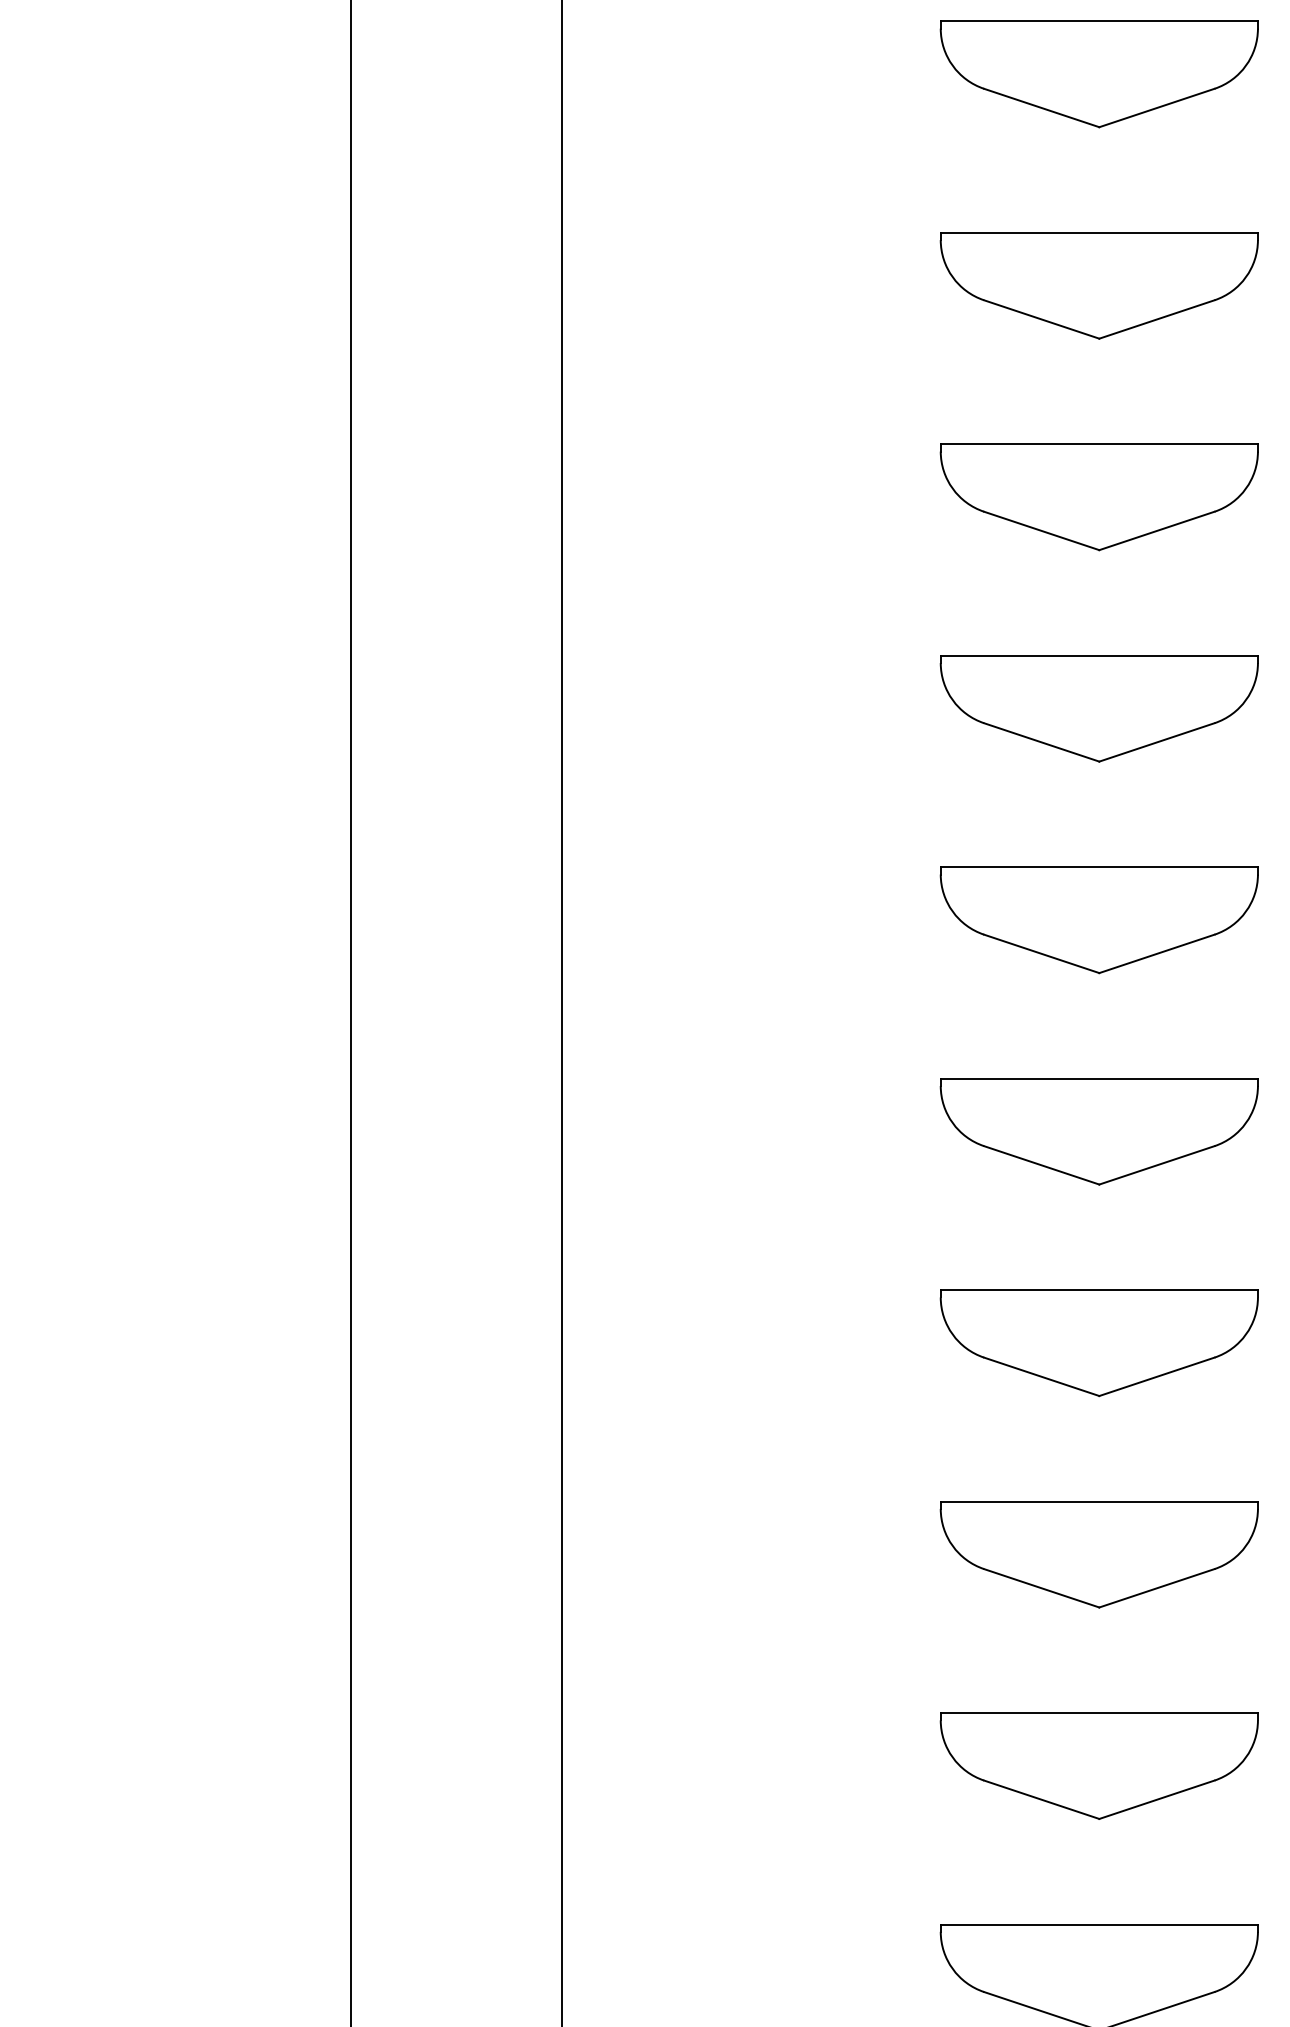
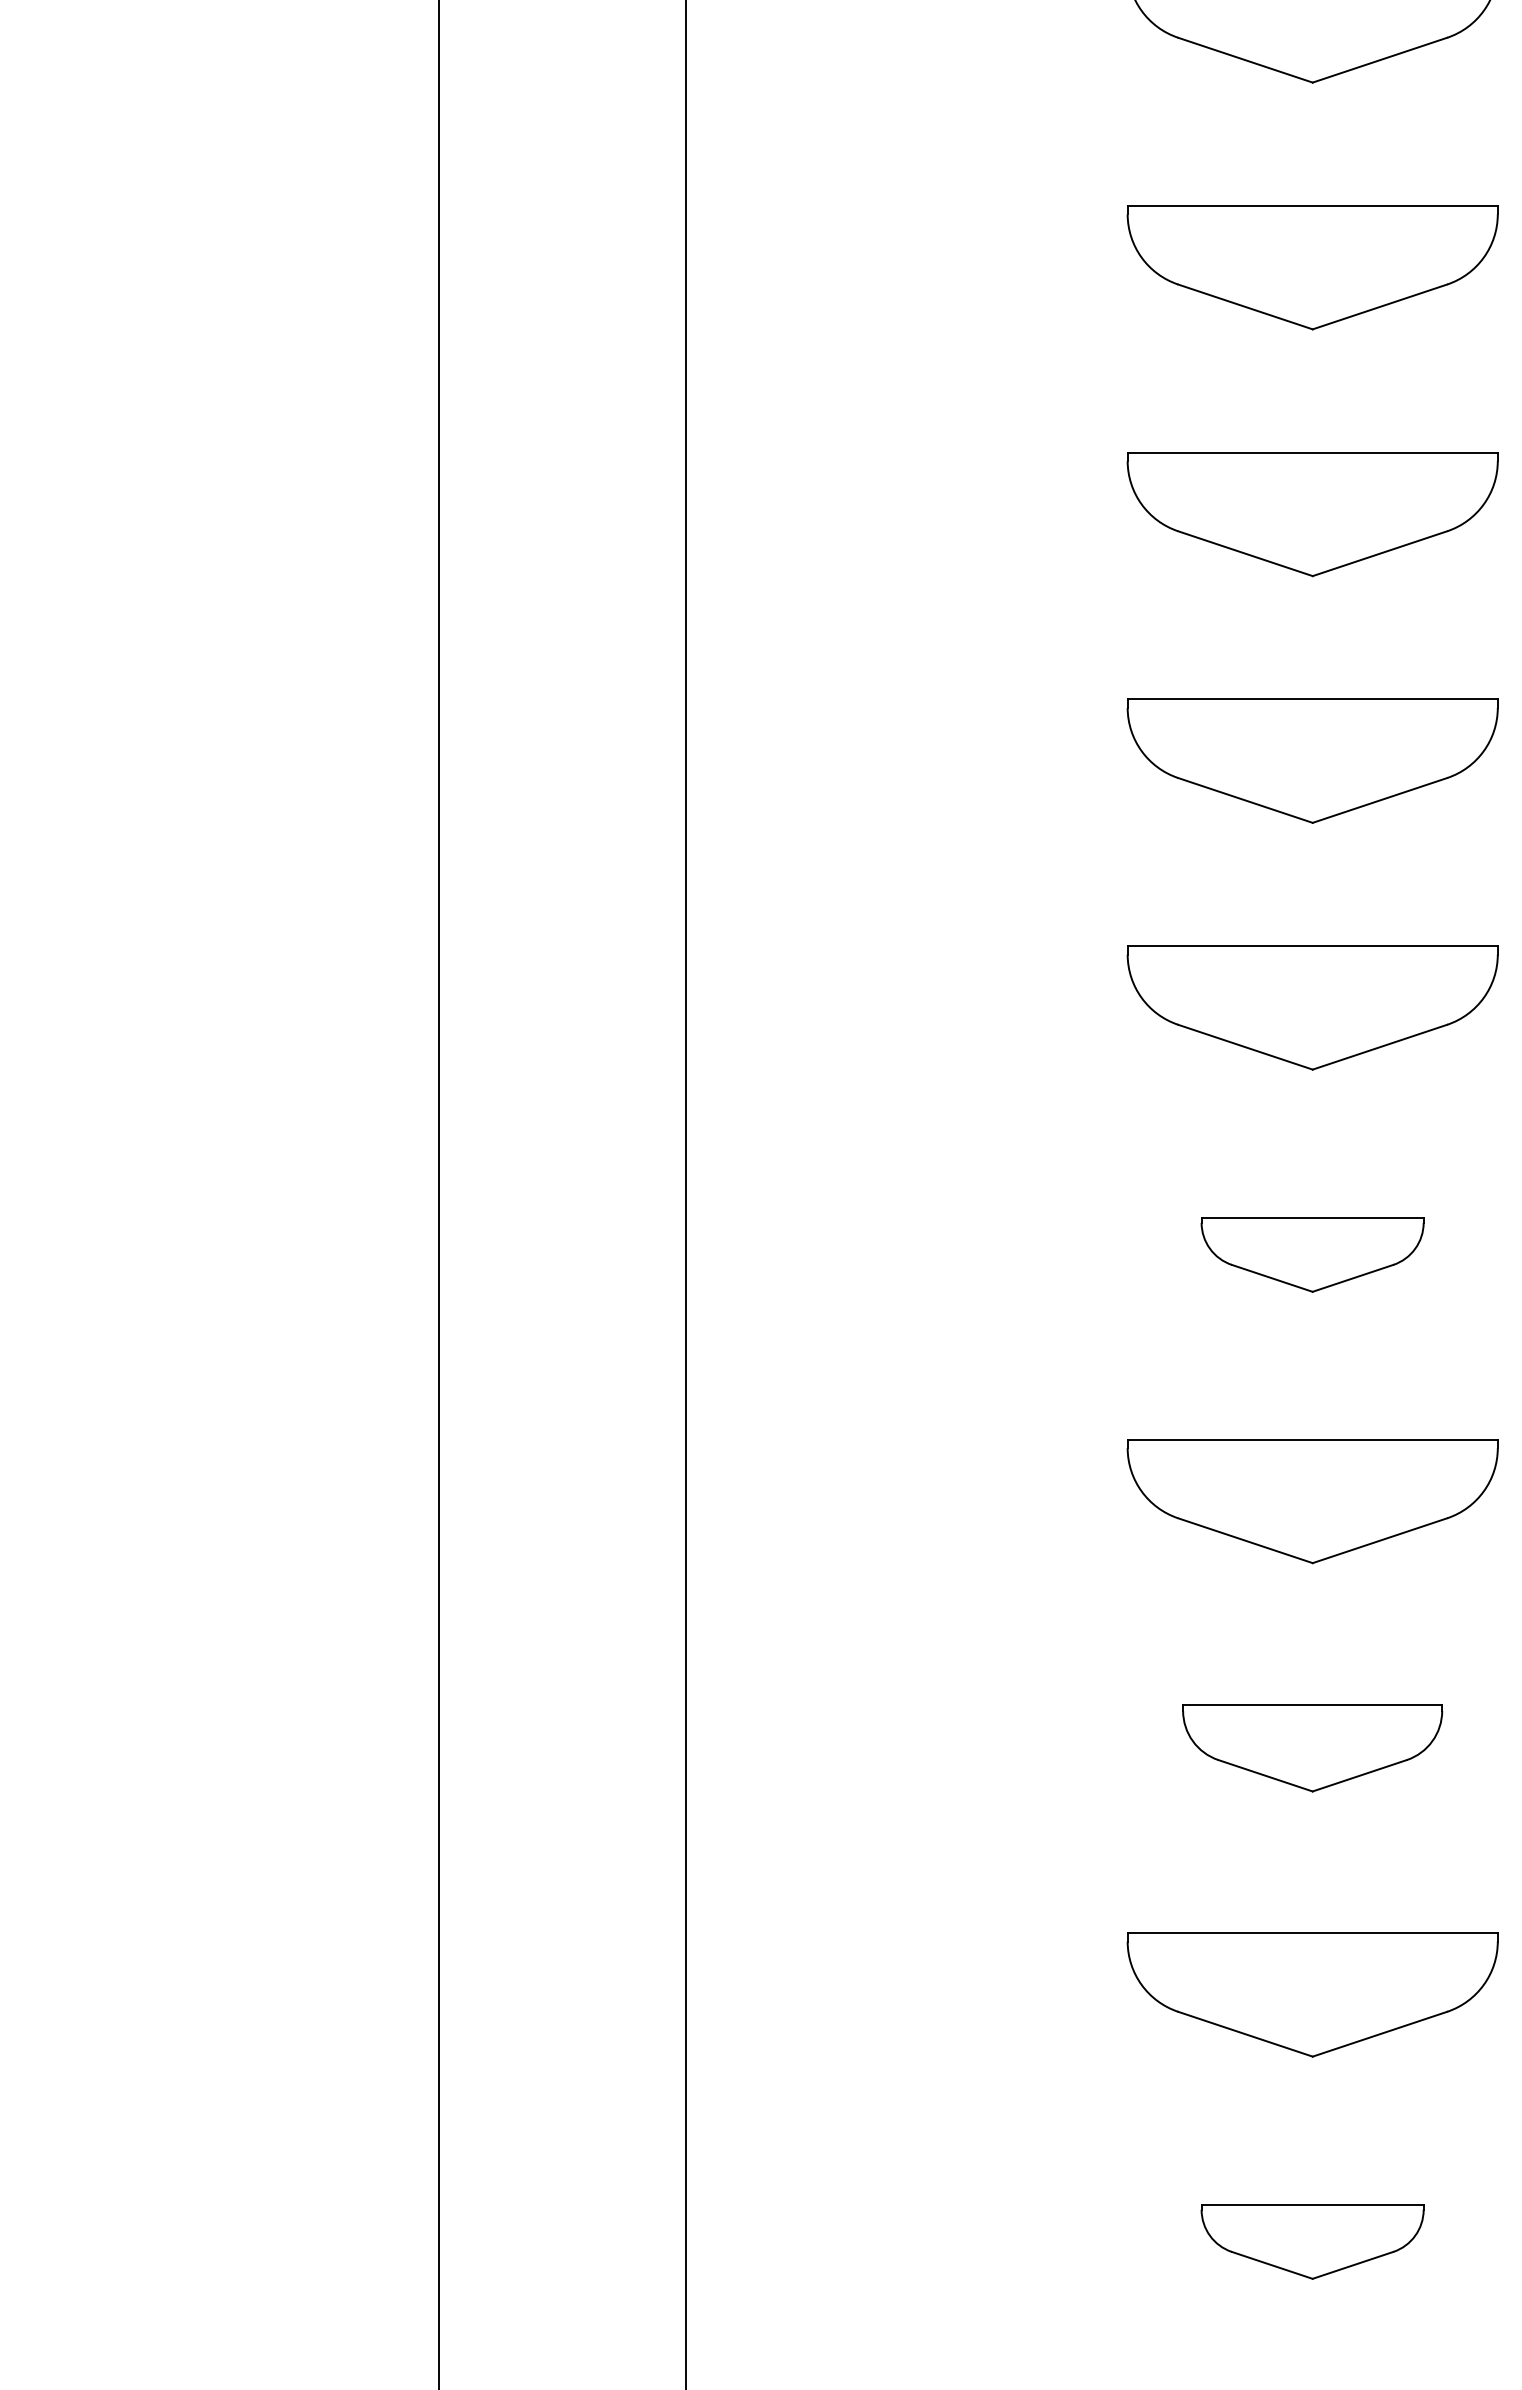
part: (1099, 920) -> (1312, 1254), size x0.6
part: (1099, 1343) -> (1312, 1748), size x0.7
part: (1099, 1765) -> (1312, 2241), size x0.6

